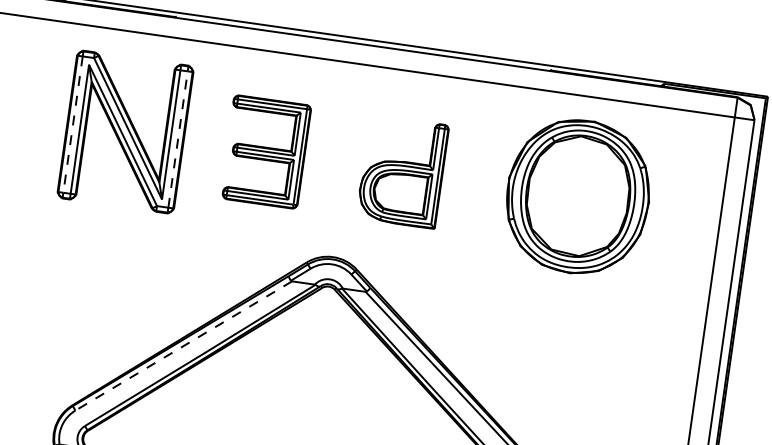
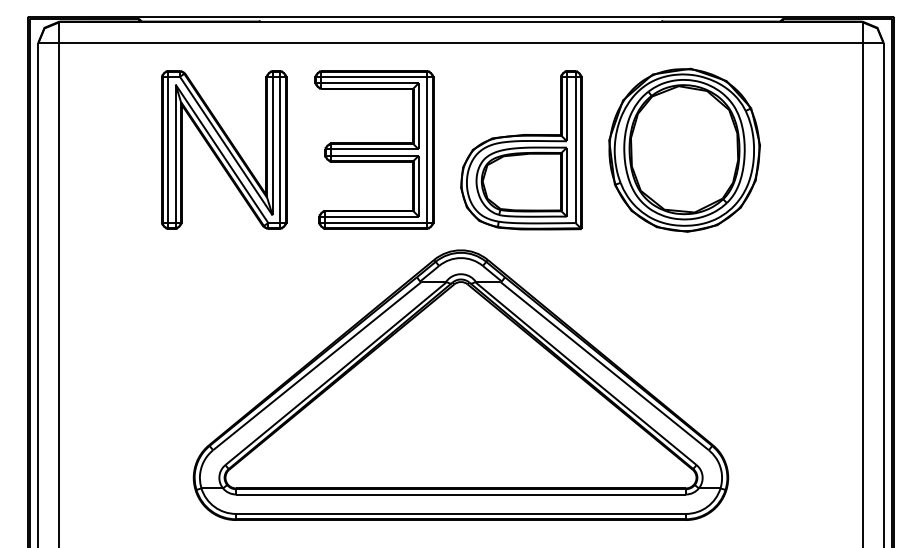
line: (72, 125) -> (167, 150), dashed -> solid
line: (178, 139) -> (280, 149), dashed -> solid
part: (265, 151) -> (374, 149), size x1.43
part: (402, 172) -> (521, 150), size x1.43
part: (578, 196) -> (684, 149), moved
line: (183, 346) -> (317, 366), dashed -> solid

